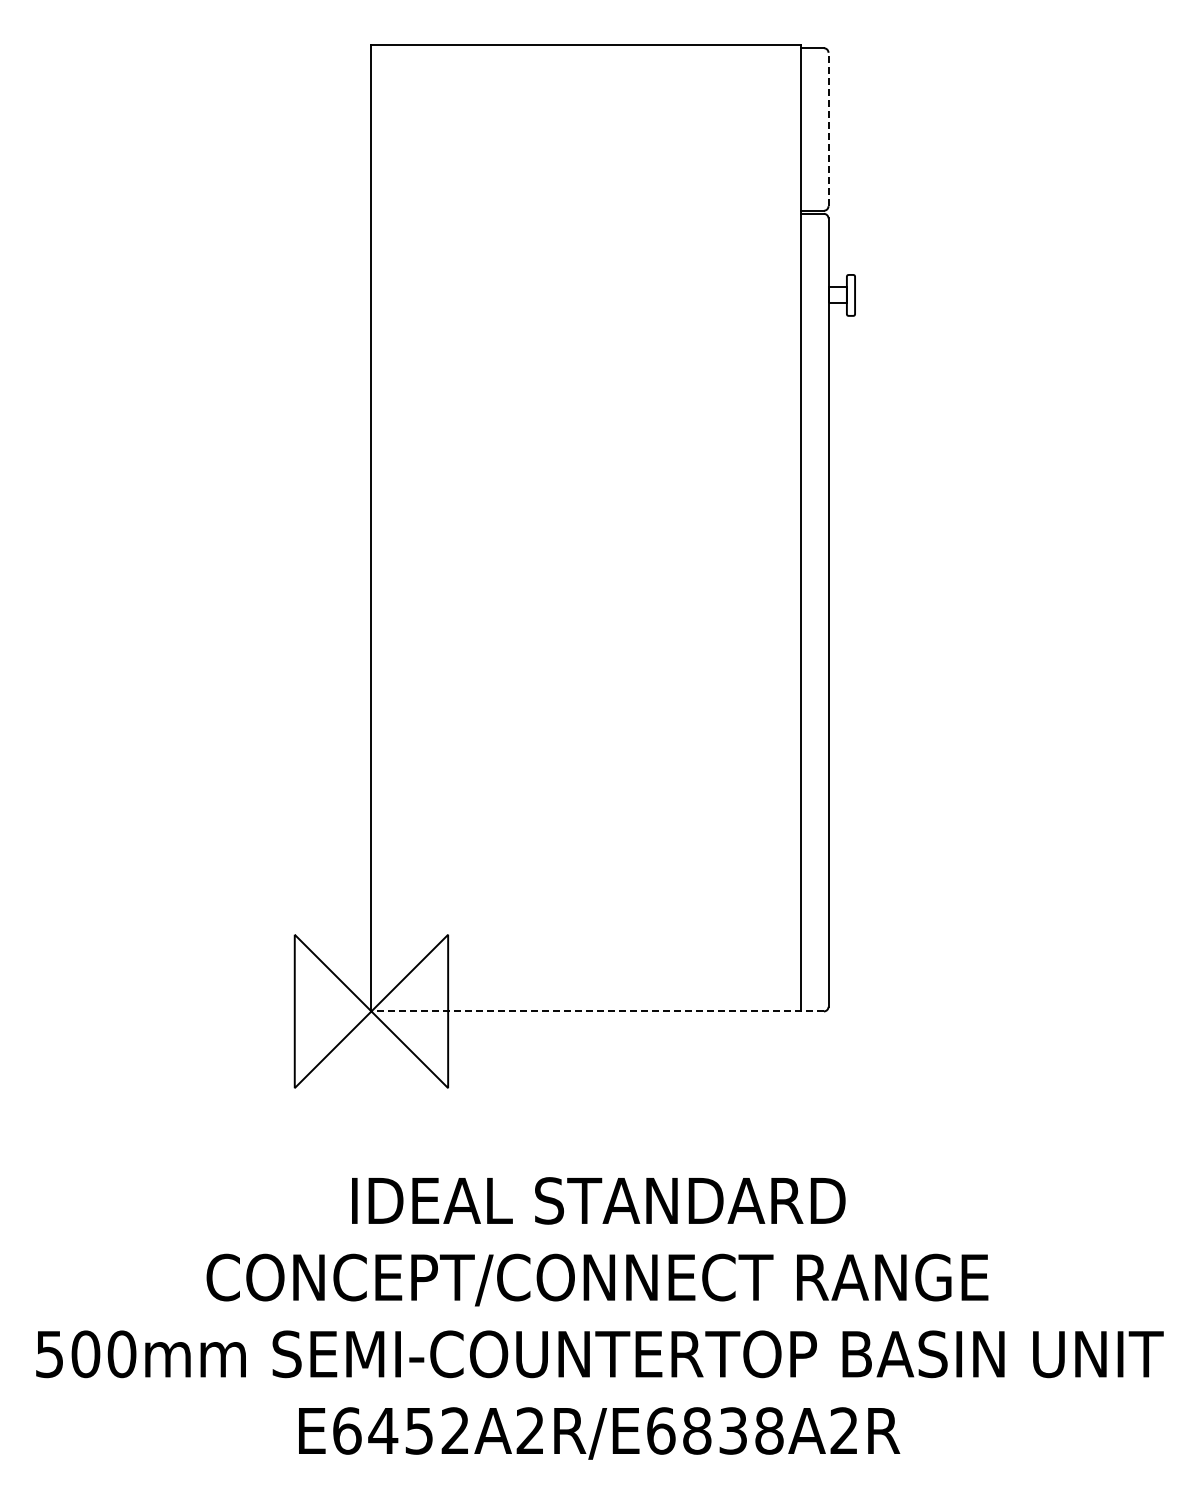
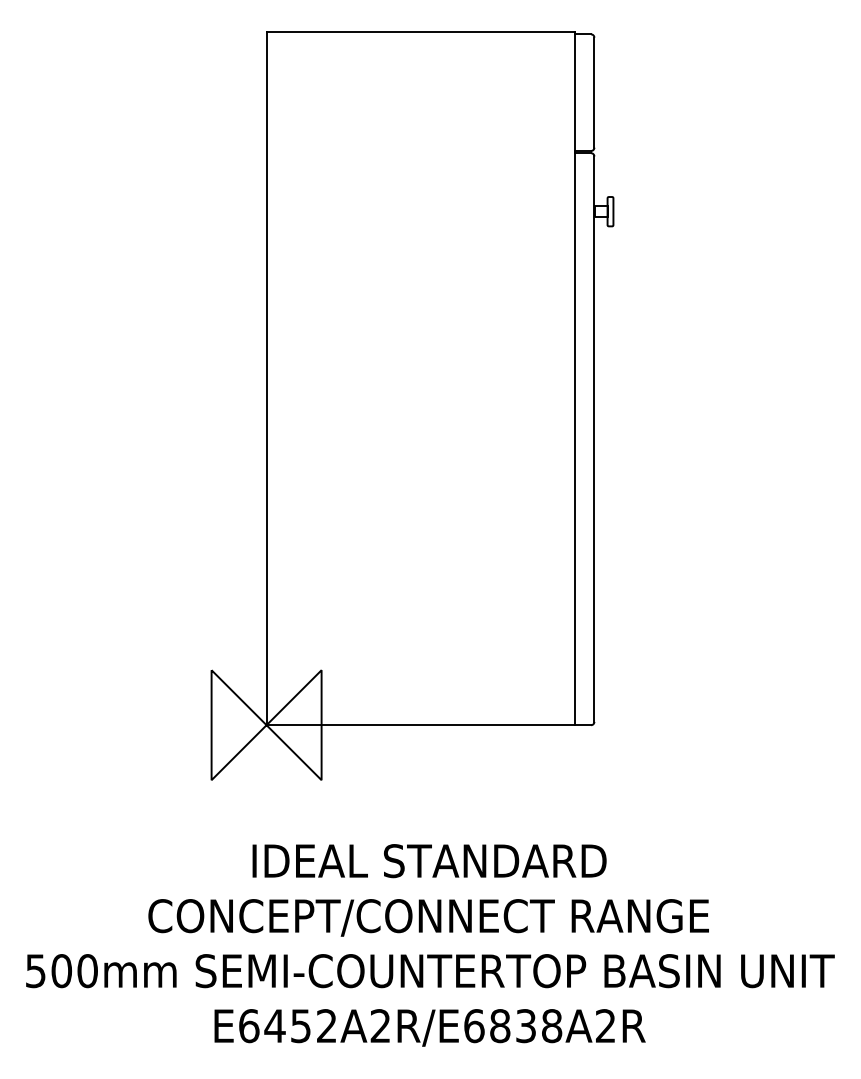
line: (828, 129) -> (594, 92), dashed -> solid
line: (597, 1011) -> (428, 725), dashed -> solid

